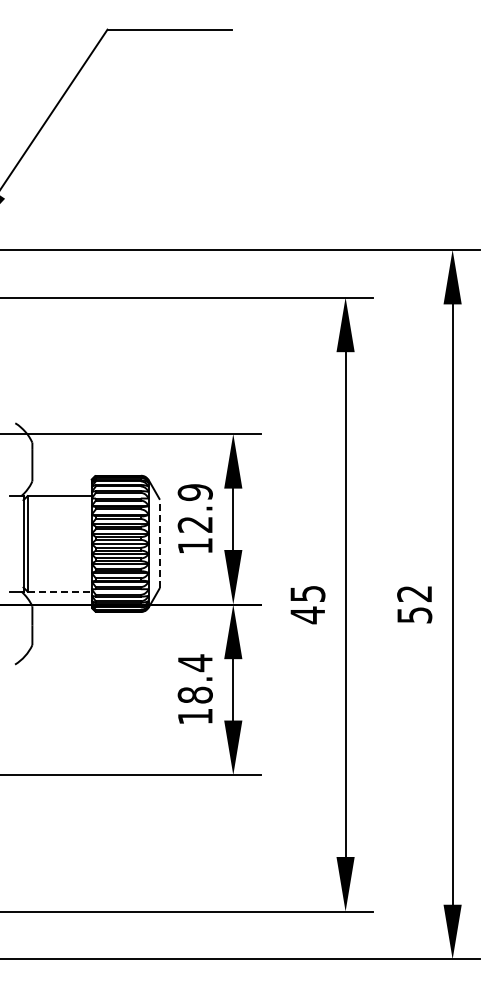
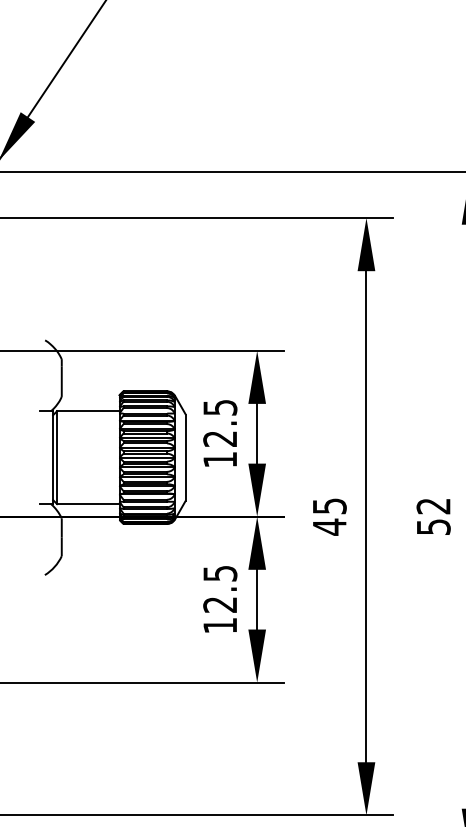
text: (194, 492) -> (219, 407), 12.9 -> 12.5
line: (159, 543) -> (185, 457), dashed -> solid
line: (60, 591) -> (89, 503), dashed -> solid
text: (194, 678) -> (219, 588), 18.4 -> 12.5

